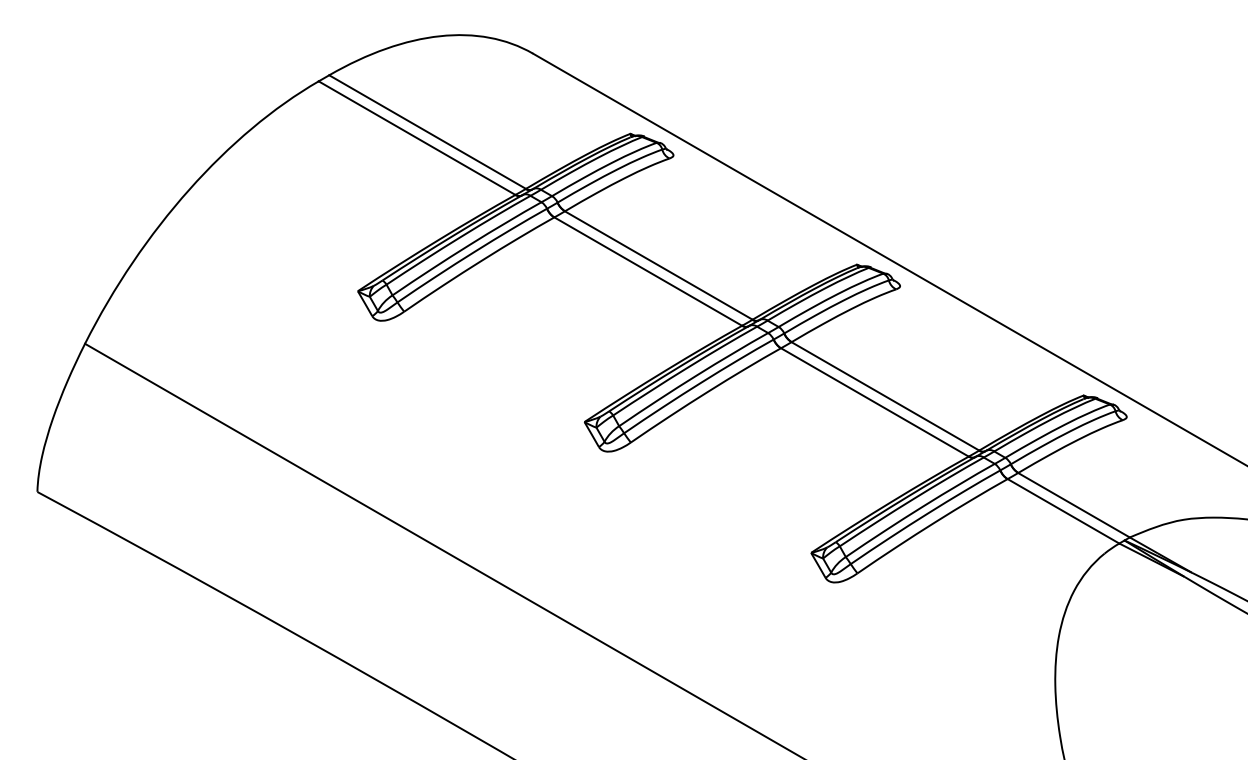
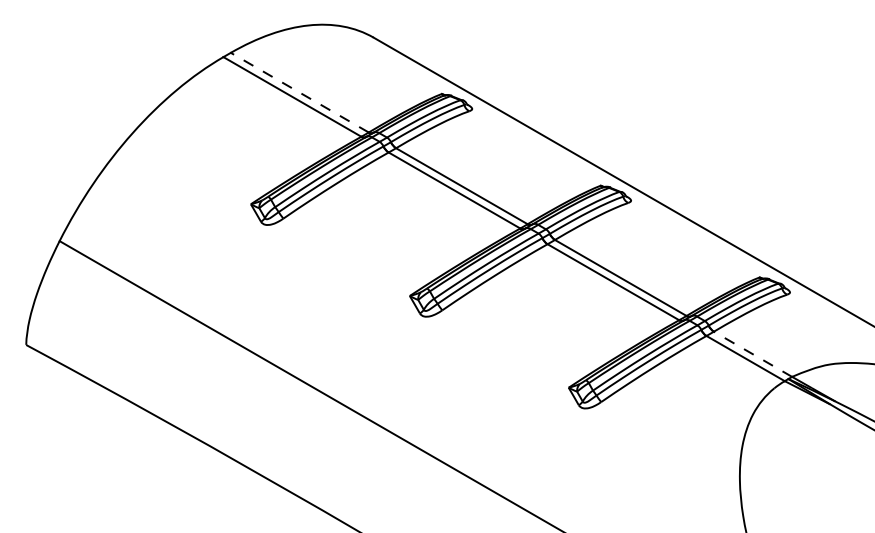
line: (427, 131) -> (299, 92), solid -> dashed
line: (1073, 505) -> (752, 354), solid -> dashed

